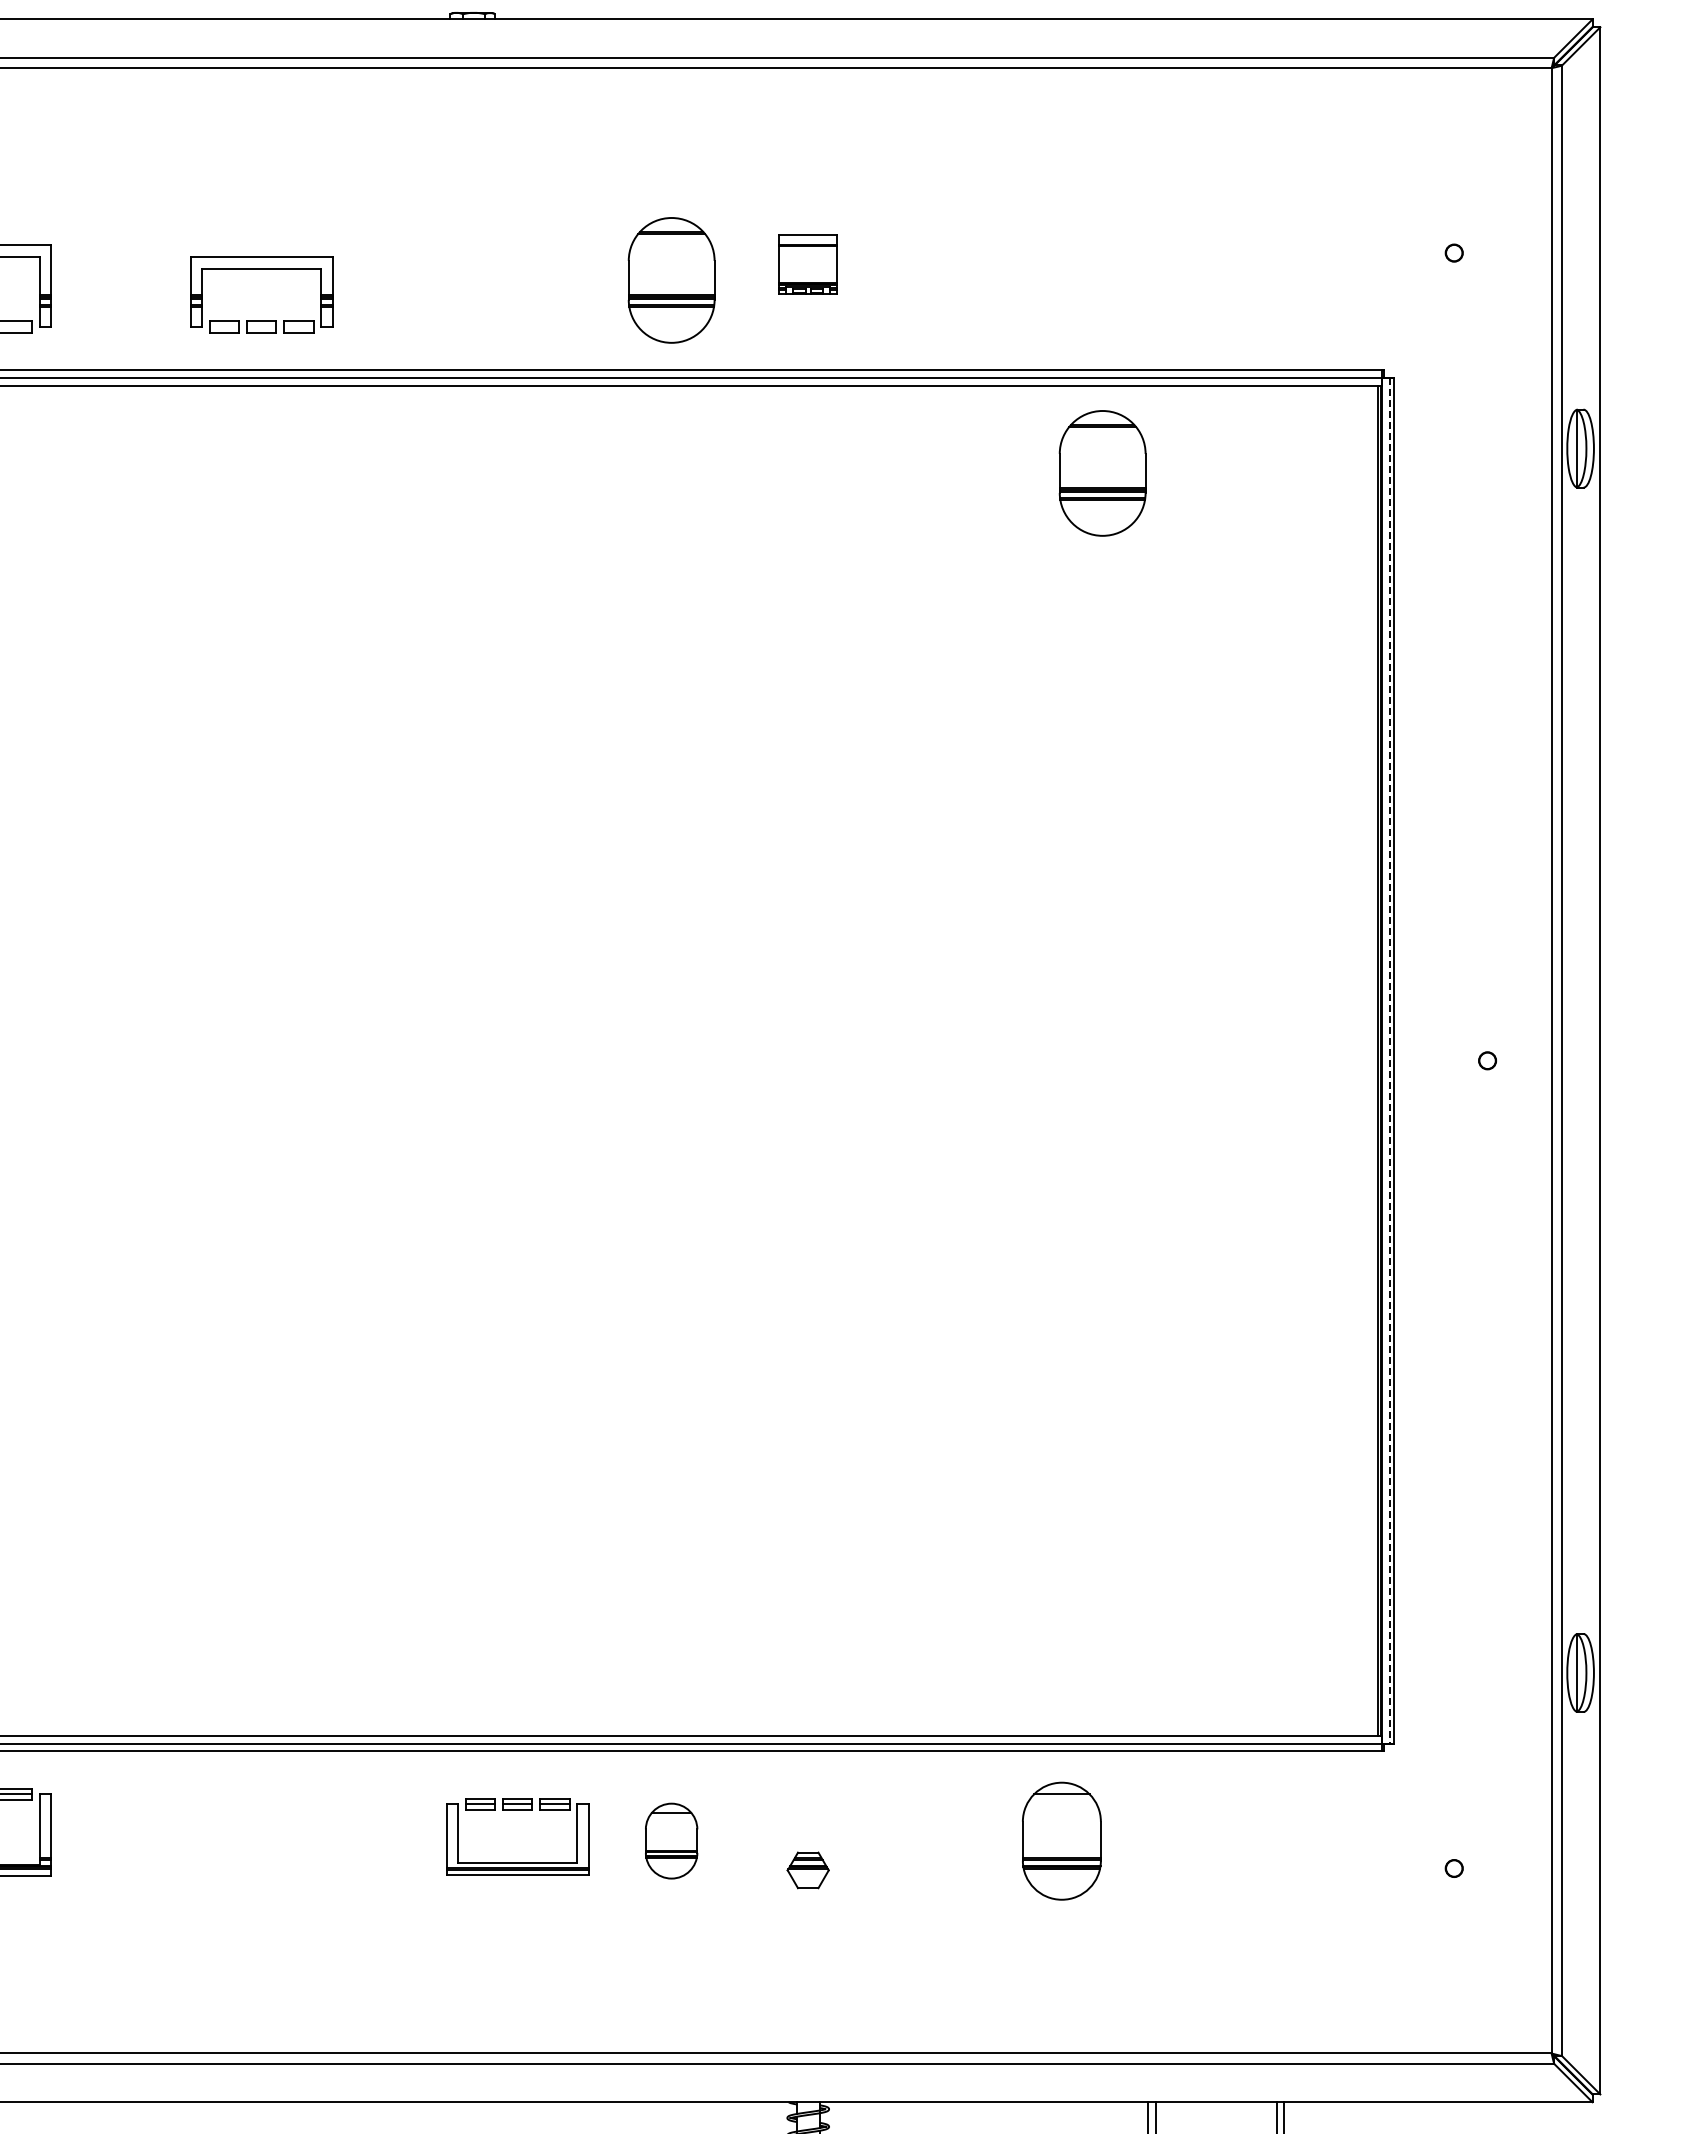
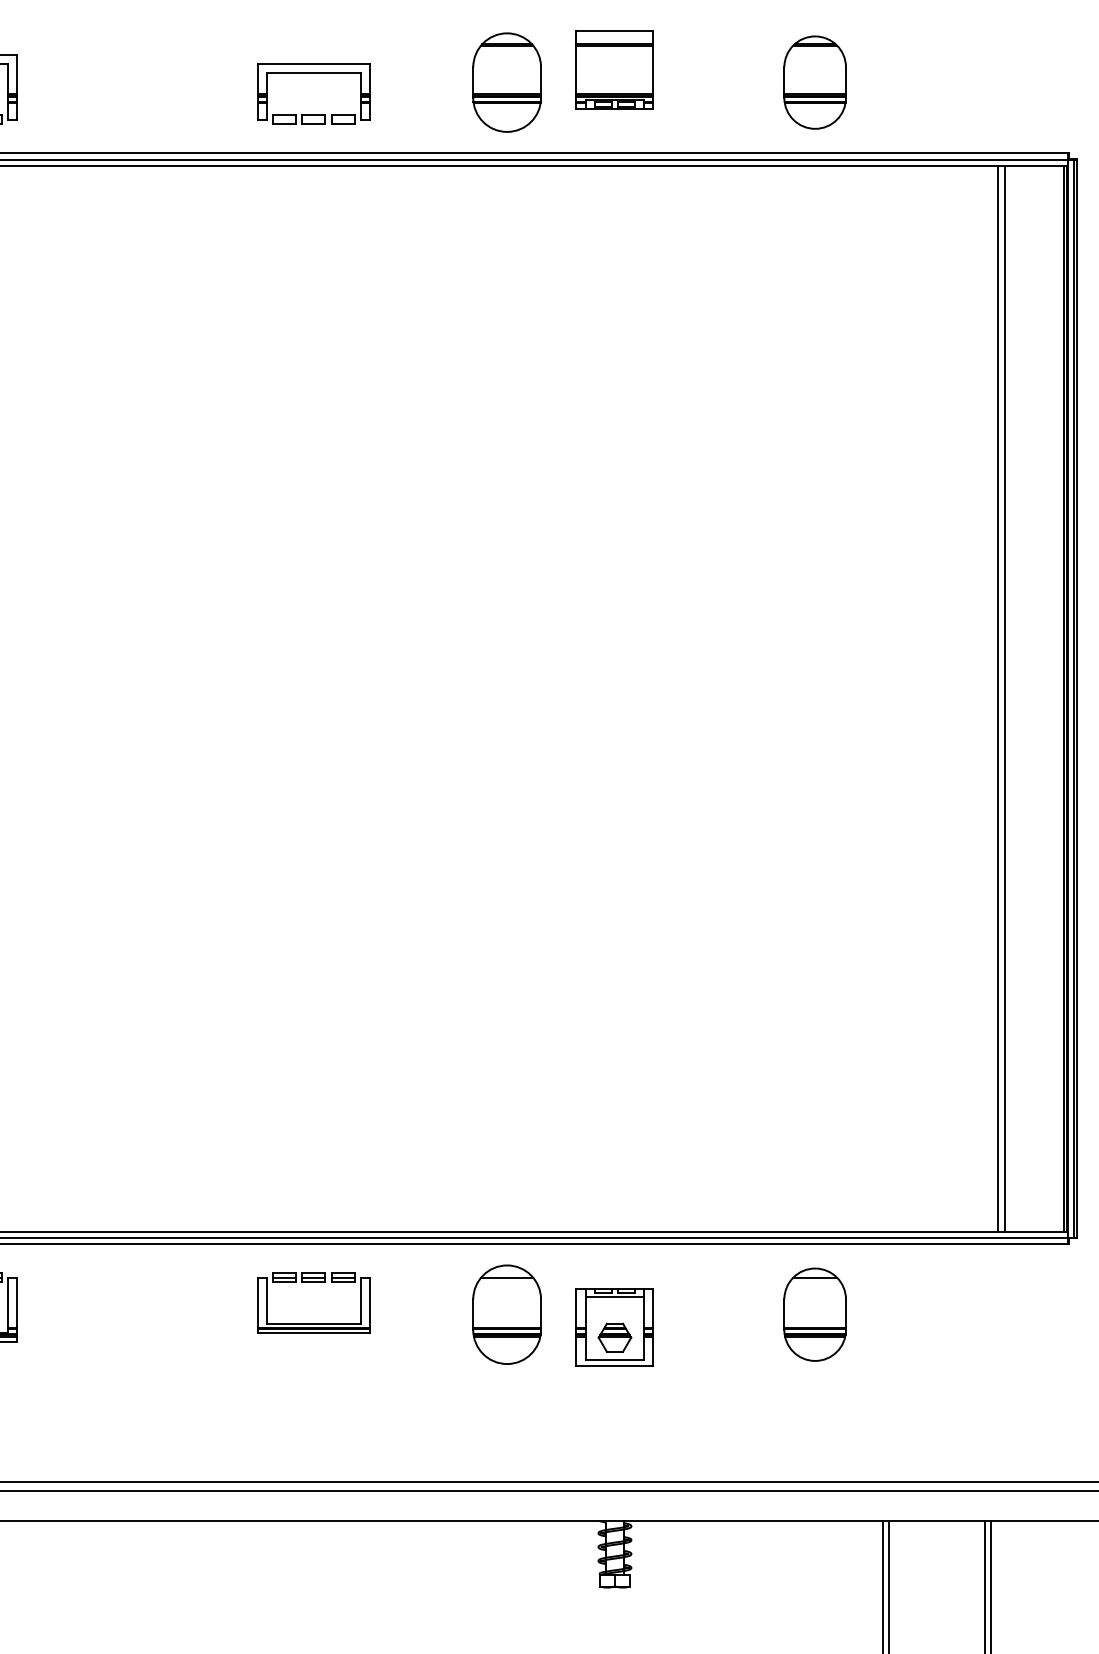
part: (807, 264) -> (614, 70), size x1.67
part: (261, 269) -> (313, 74), moved
part: (1061, 280) -> (814, 82), added
part: (1102, 473) -> (847, 235), removed
line: (1292, 1060) -> (997, 698), added
line: (1301, 1060) -> (1004, 698), added
line: (1389, 1060) -> (1073, 698), dashed -> solid
part: (517, 1810) -> (313, 1282), moved
part: (671, 1840) -> (507, 1314), size x1.67
part: (807, 1857) -> (614, 1327), added

